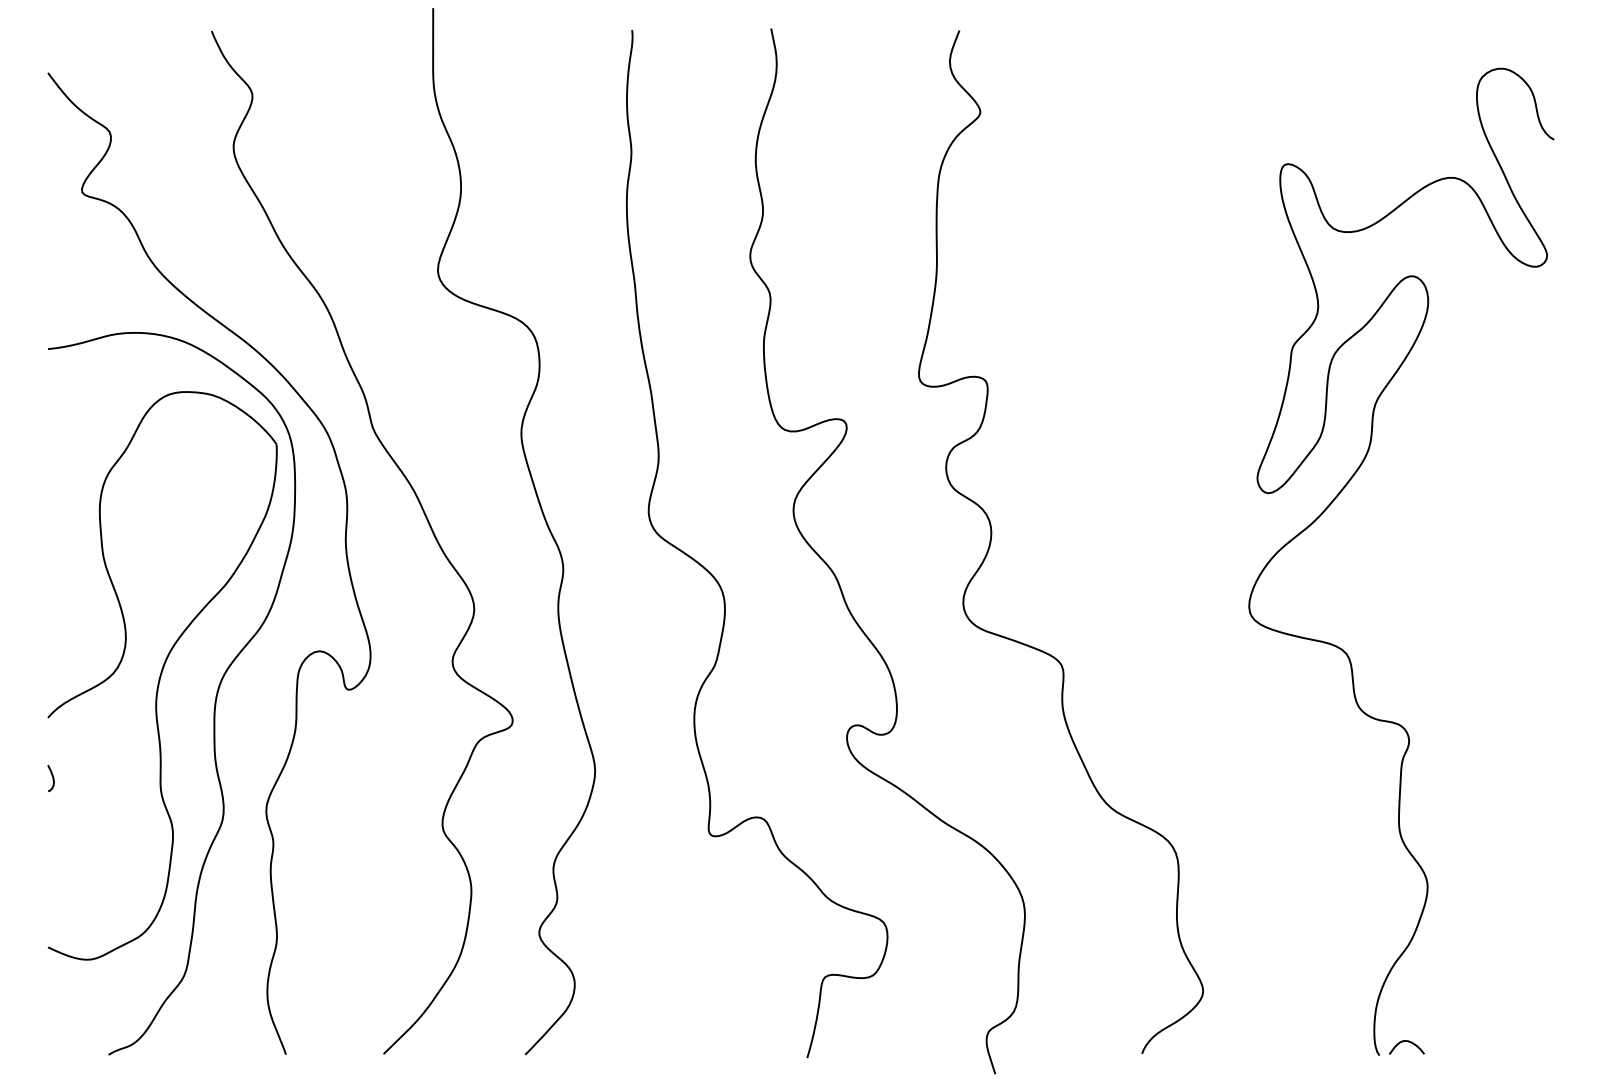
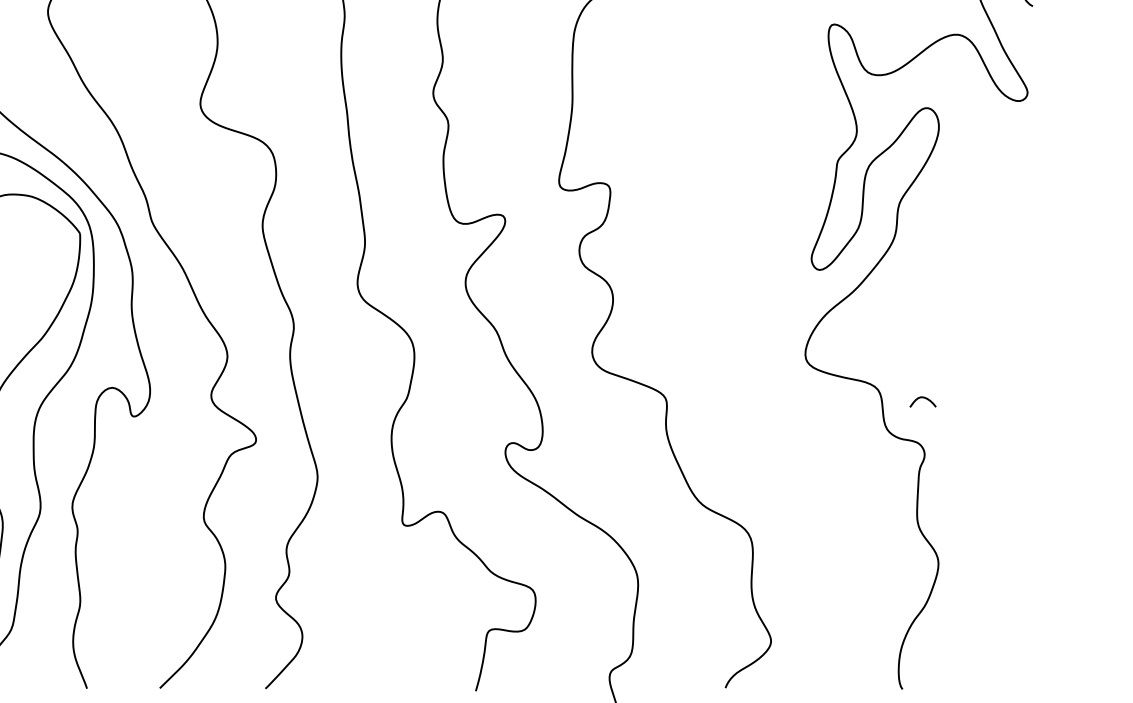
curve: (1407, 1042) -> (923, 398), moved

